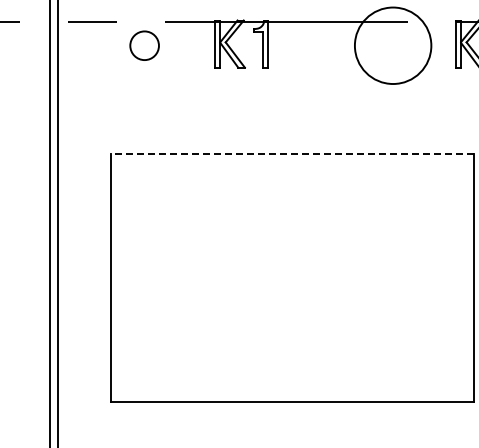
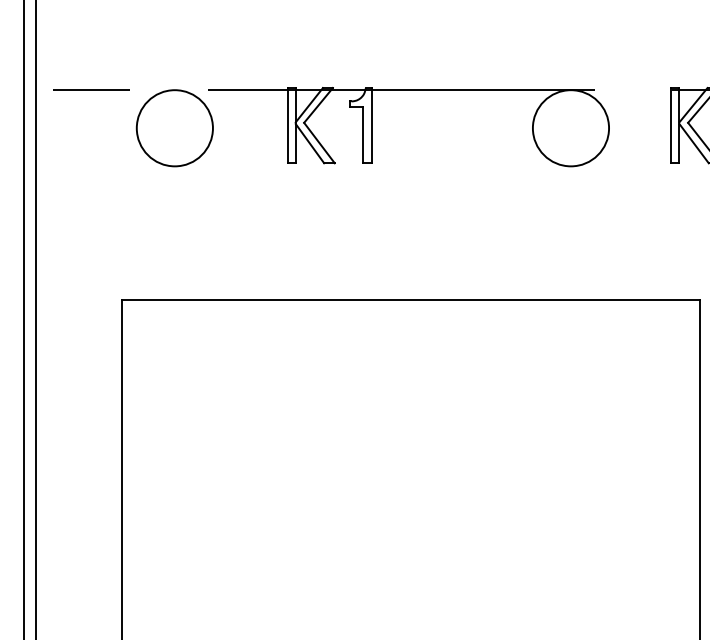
circle: (144, 45) -> (174, 127), size x1.67
circle: (393, 45) -> (571, 127), size x0.62
line: (292, 153) -> (410, 299), dashed -> solid

